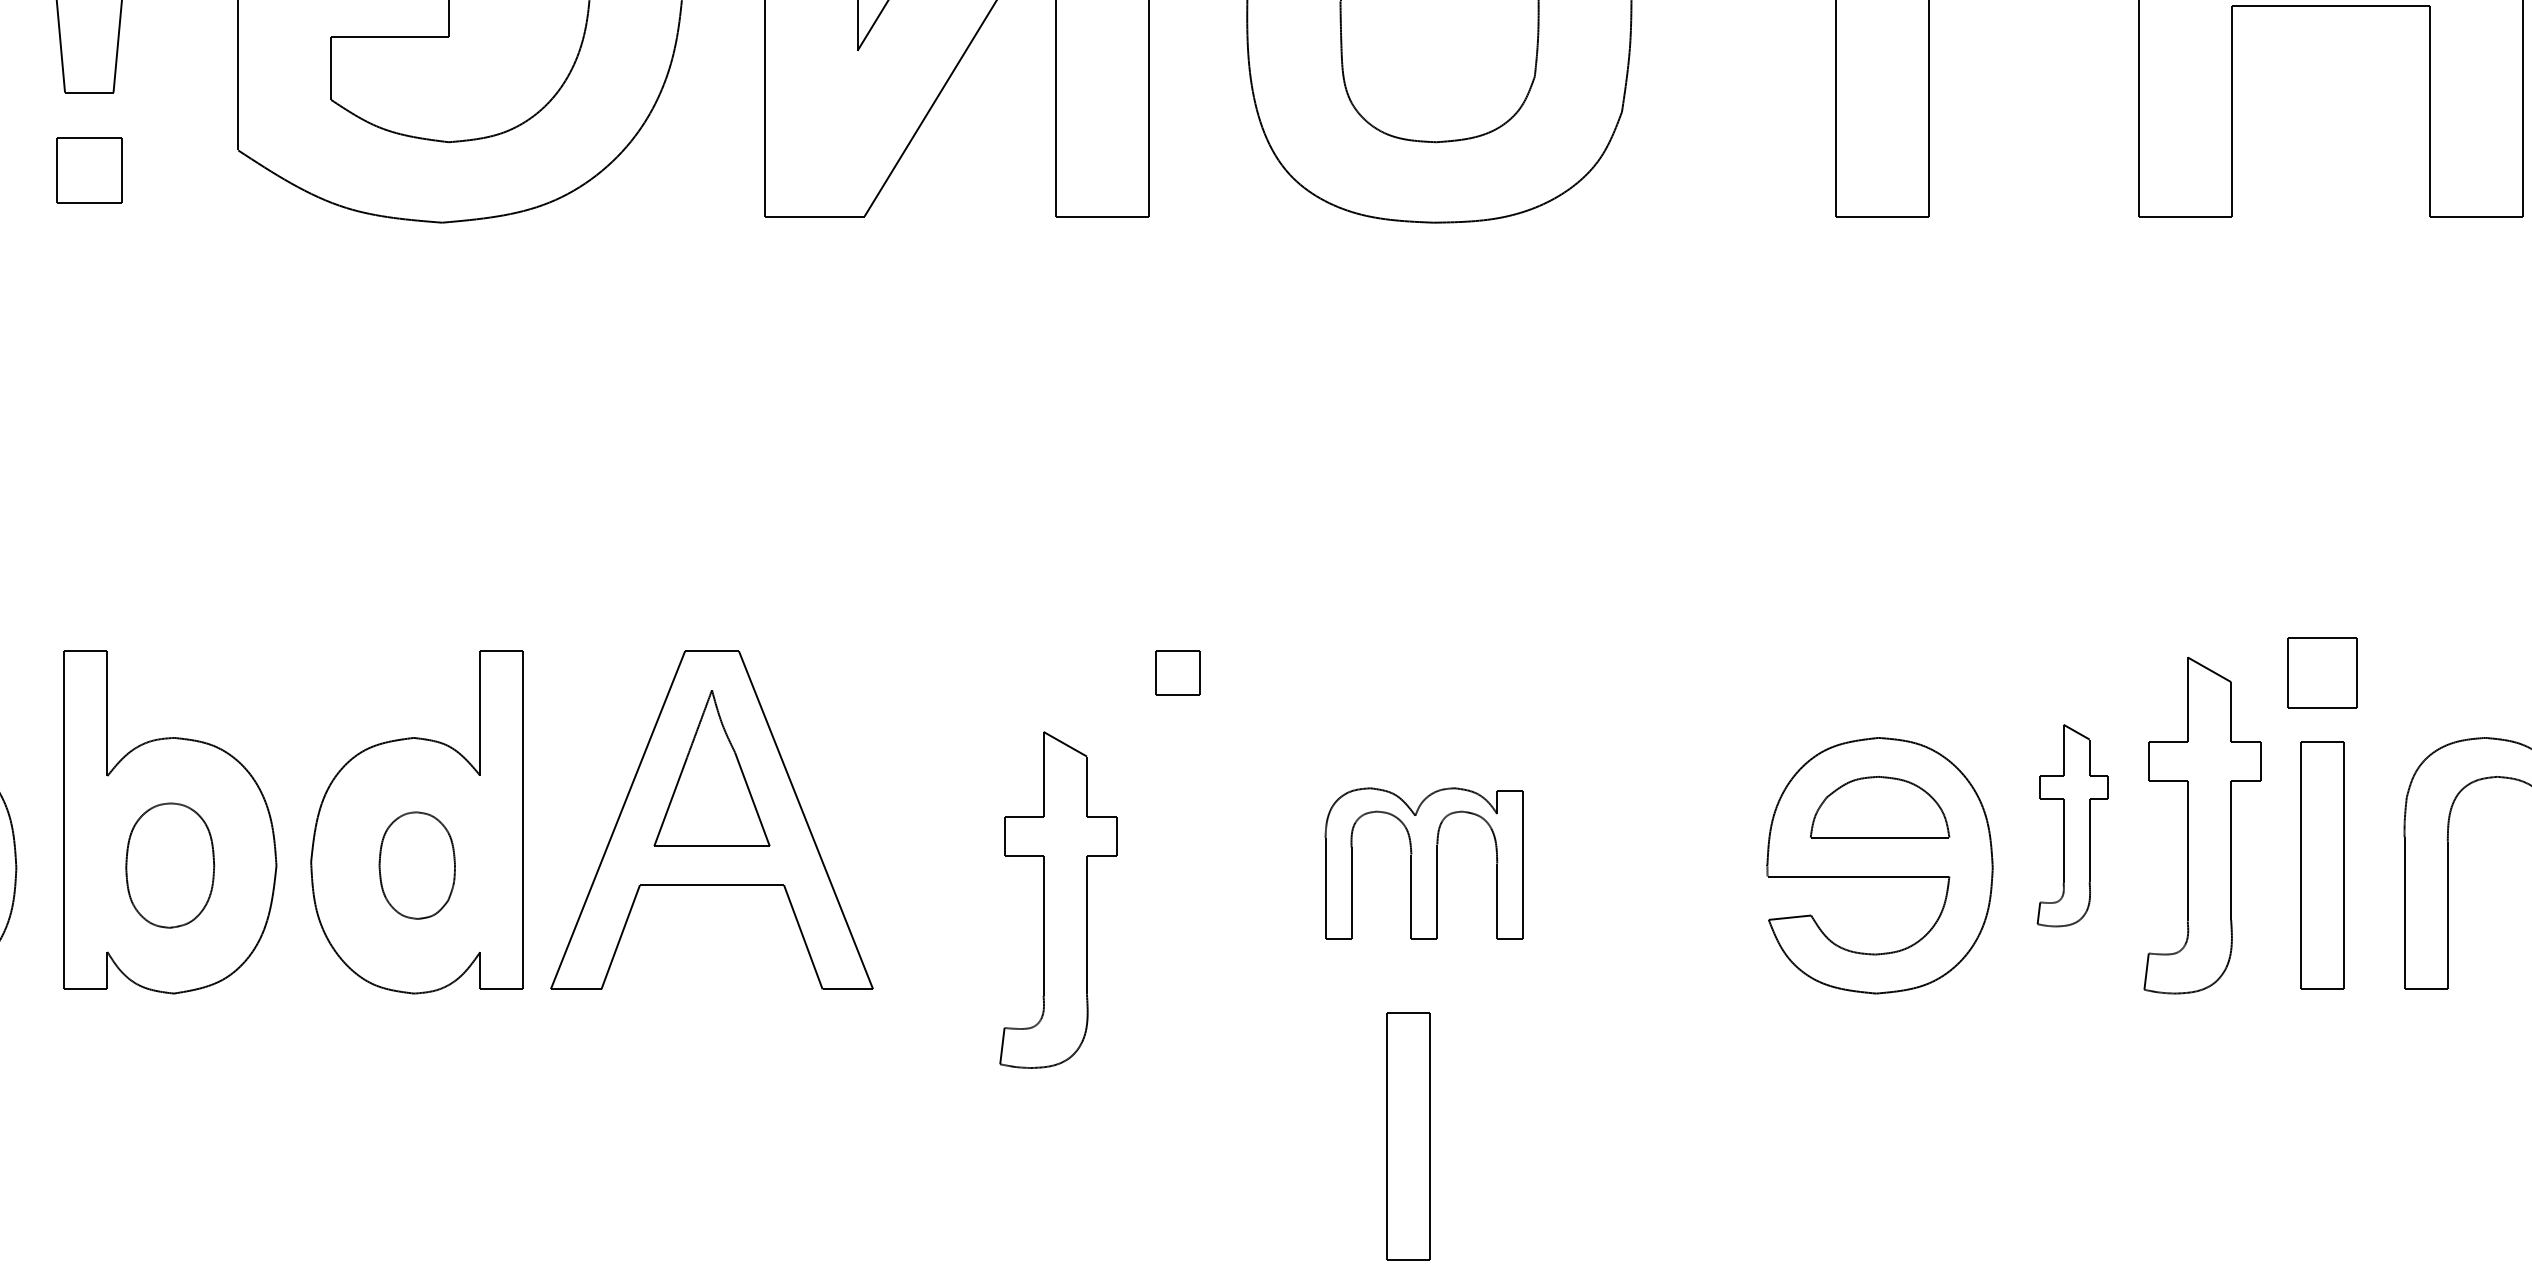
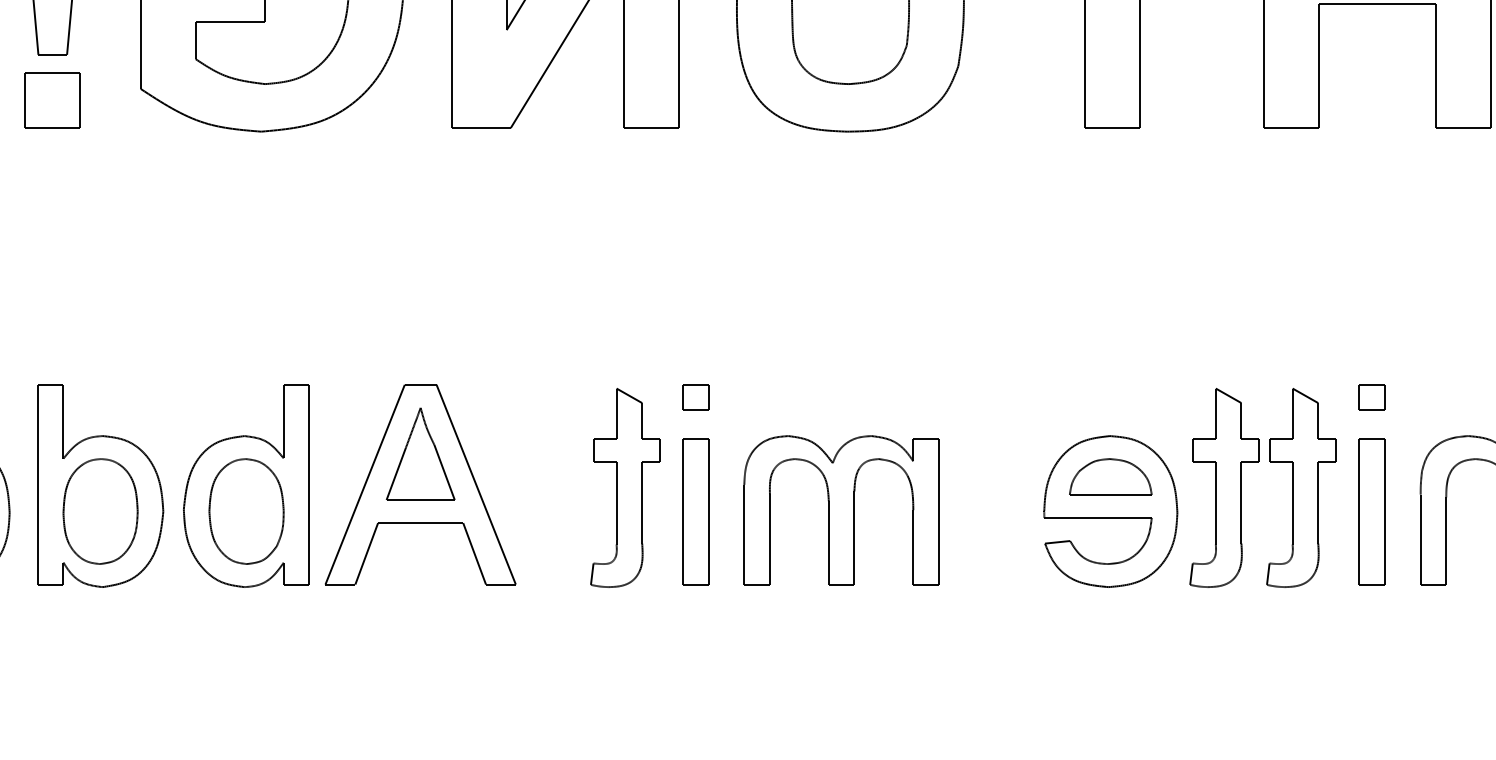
part: (88, 169) -> (52, 100), size x1.43
part: (2321, 672) -> (1371, 397), size x0.62
part: (2072, 824) -> (1224, 487), size x1.67
part: (1424, 863) -> (841, 510), size x1.67
part: (170, 865) -> (100, 511), size x1.43
part: (417, 865) -> (246, 511), size x1.67
part: (1058, 899) -> (625, 487), moved
part: (1407, 1136) -> (695, 511), moved

